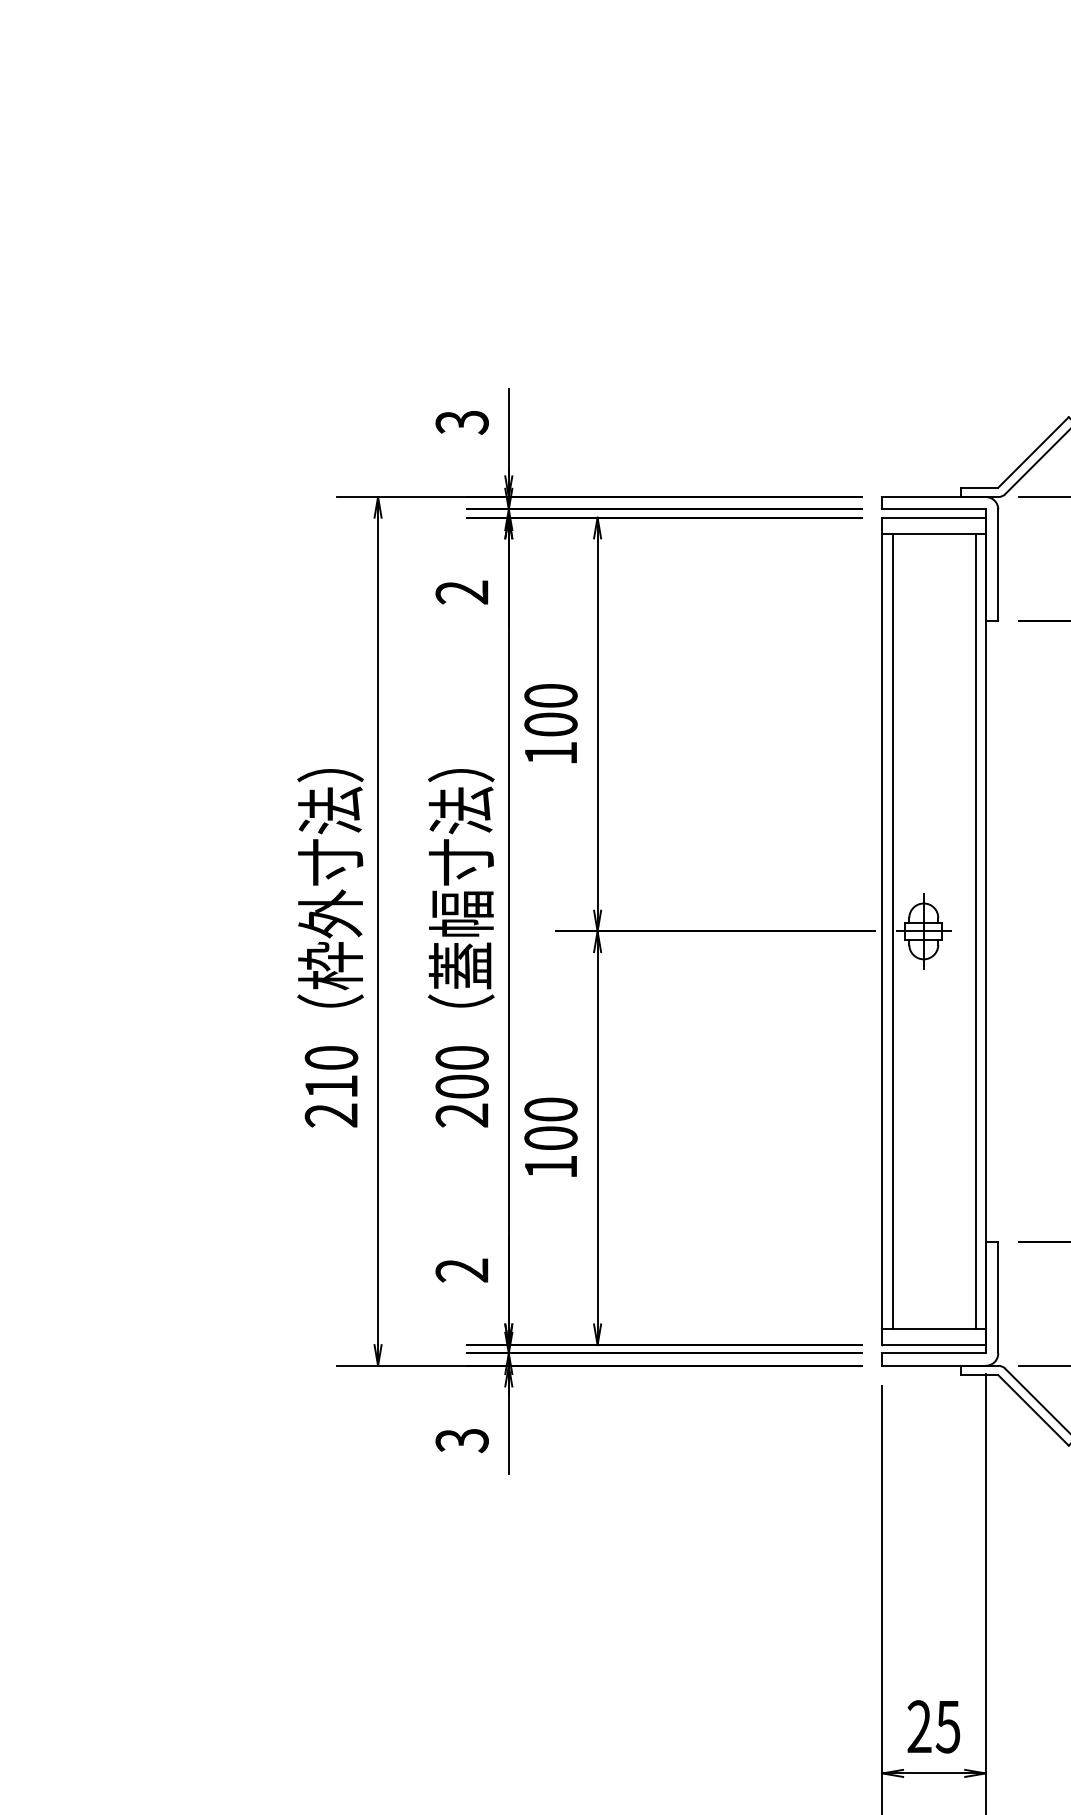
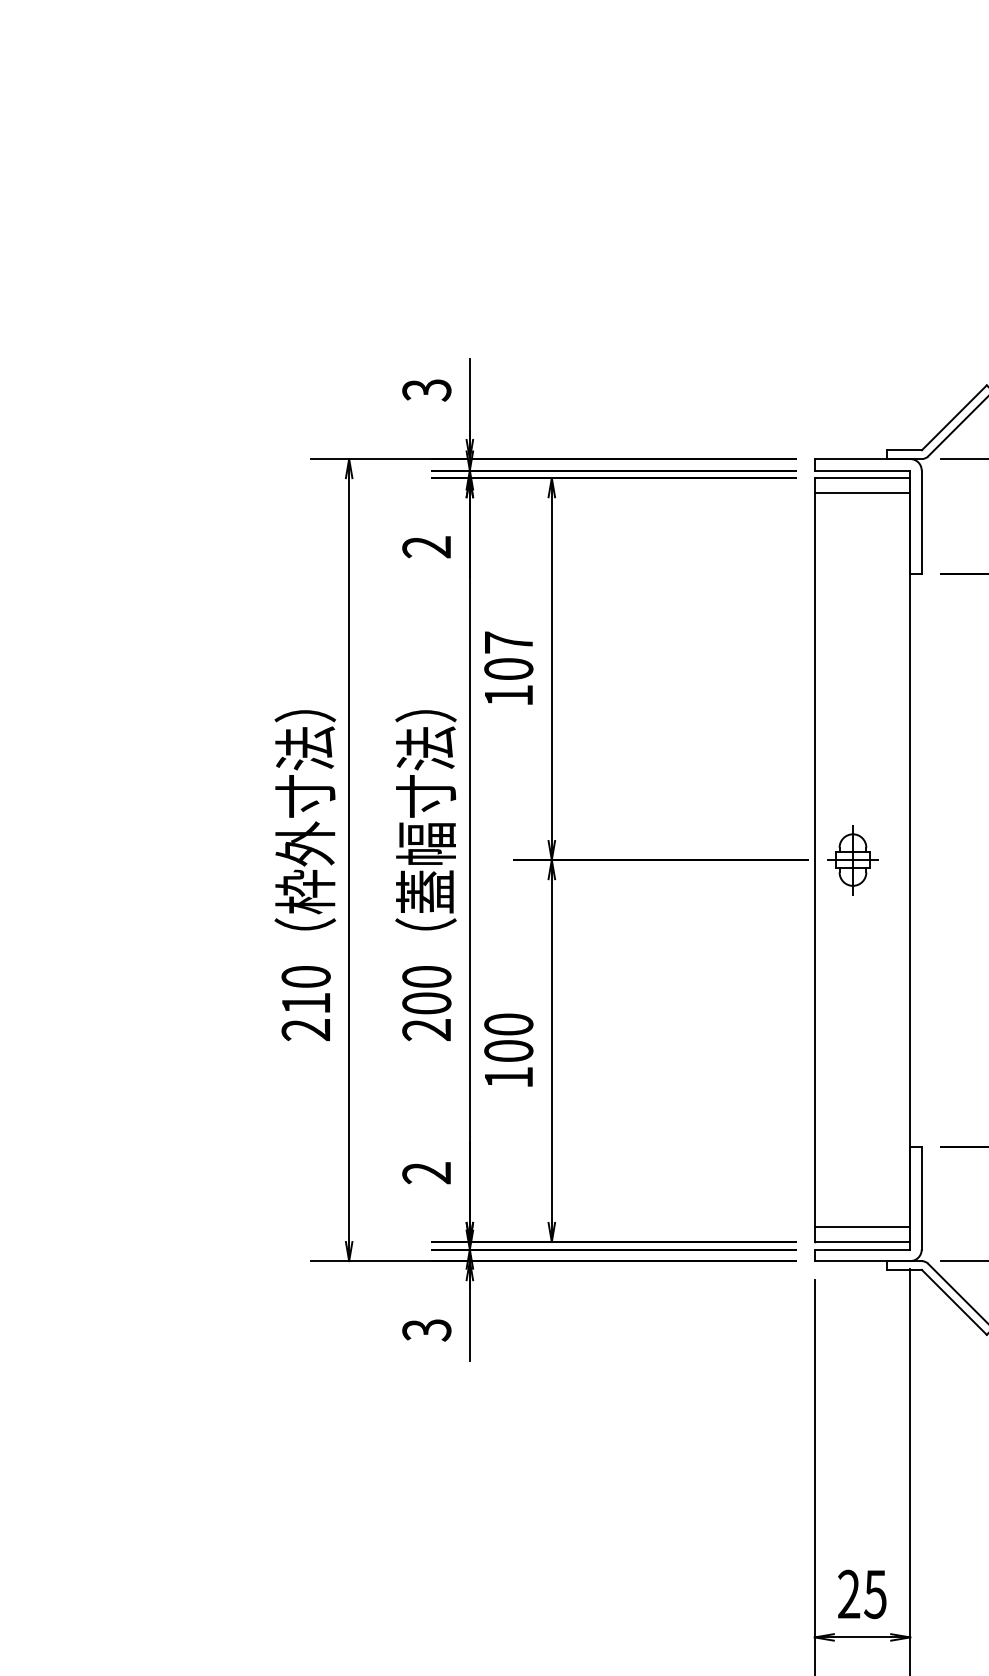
text: (550, 695) -> (508, 642), 100 -> 107
line: (892, 930) -> (824, 859), removed
line: (975, 930) -> (900, 859), removed

